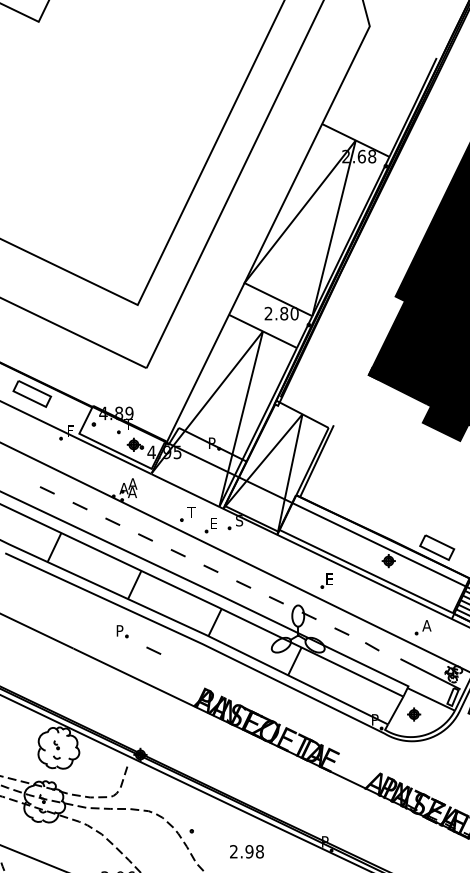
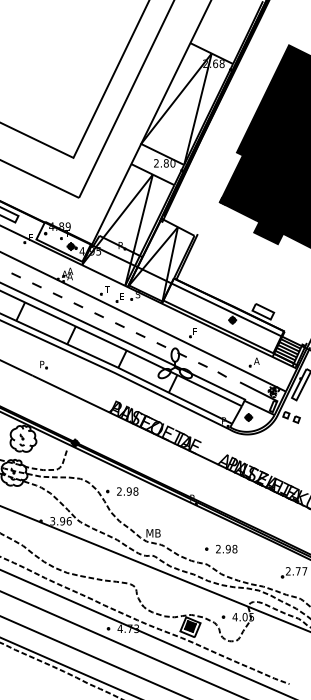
part: (122, 630) -> (43, 364), moved
line: (153, 649) -> (83, 376), removed
text: (246, 851) -> (127, 491), moved

